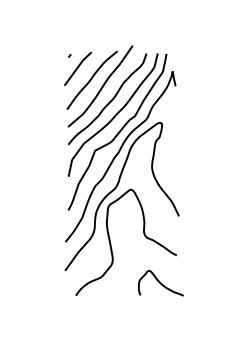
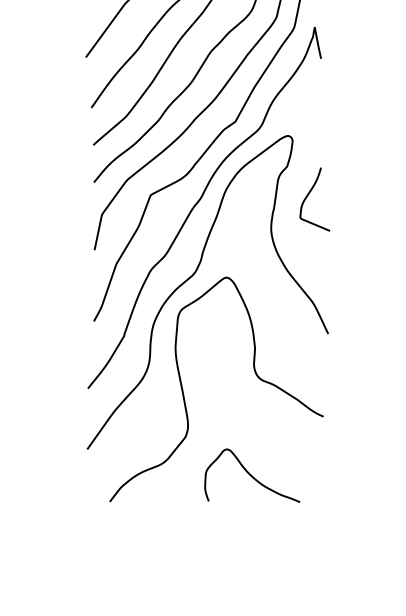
curve: (170, 150) -> (310, 194), added
curve: (160, 283) -> (250, 476), moved

